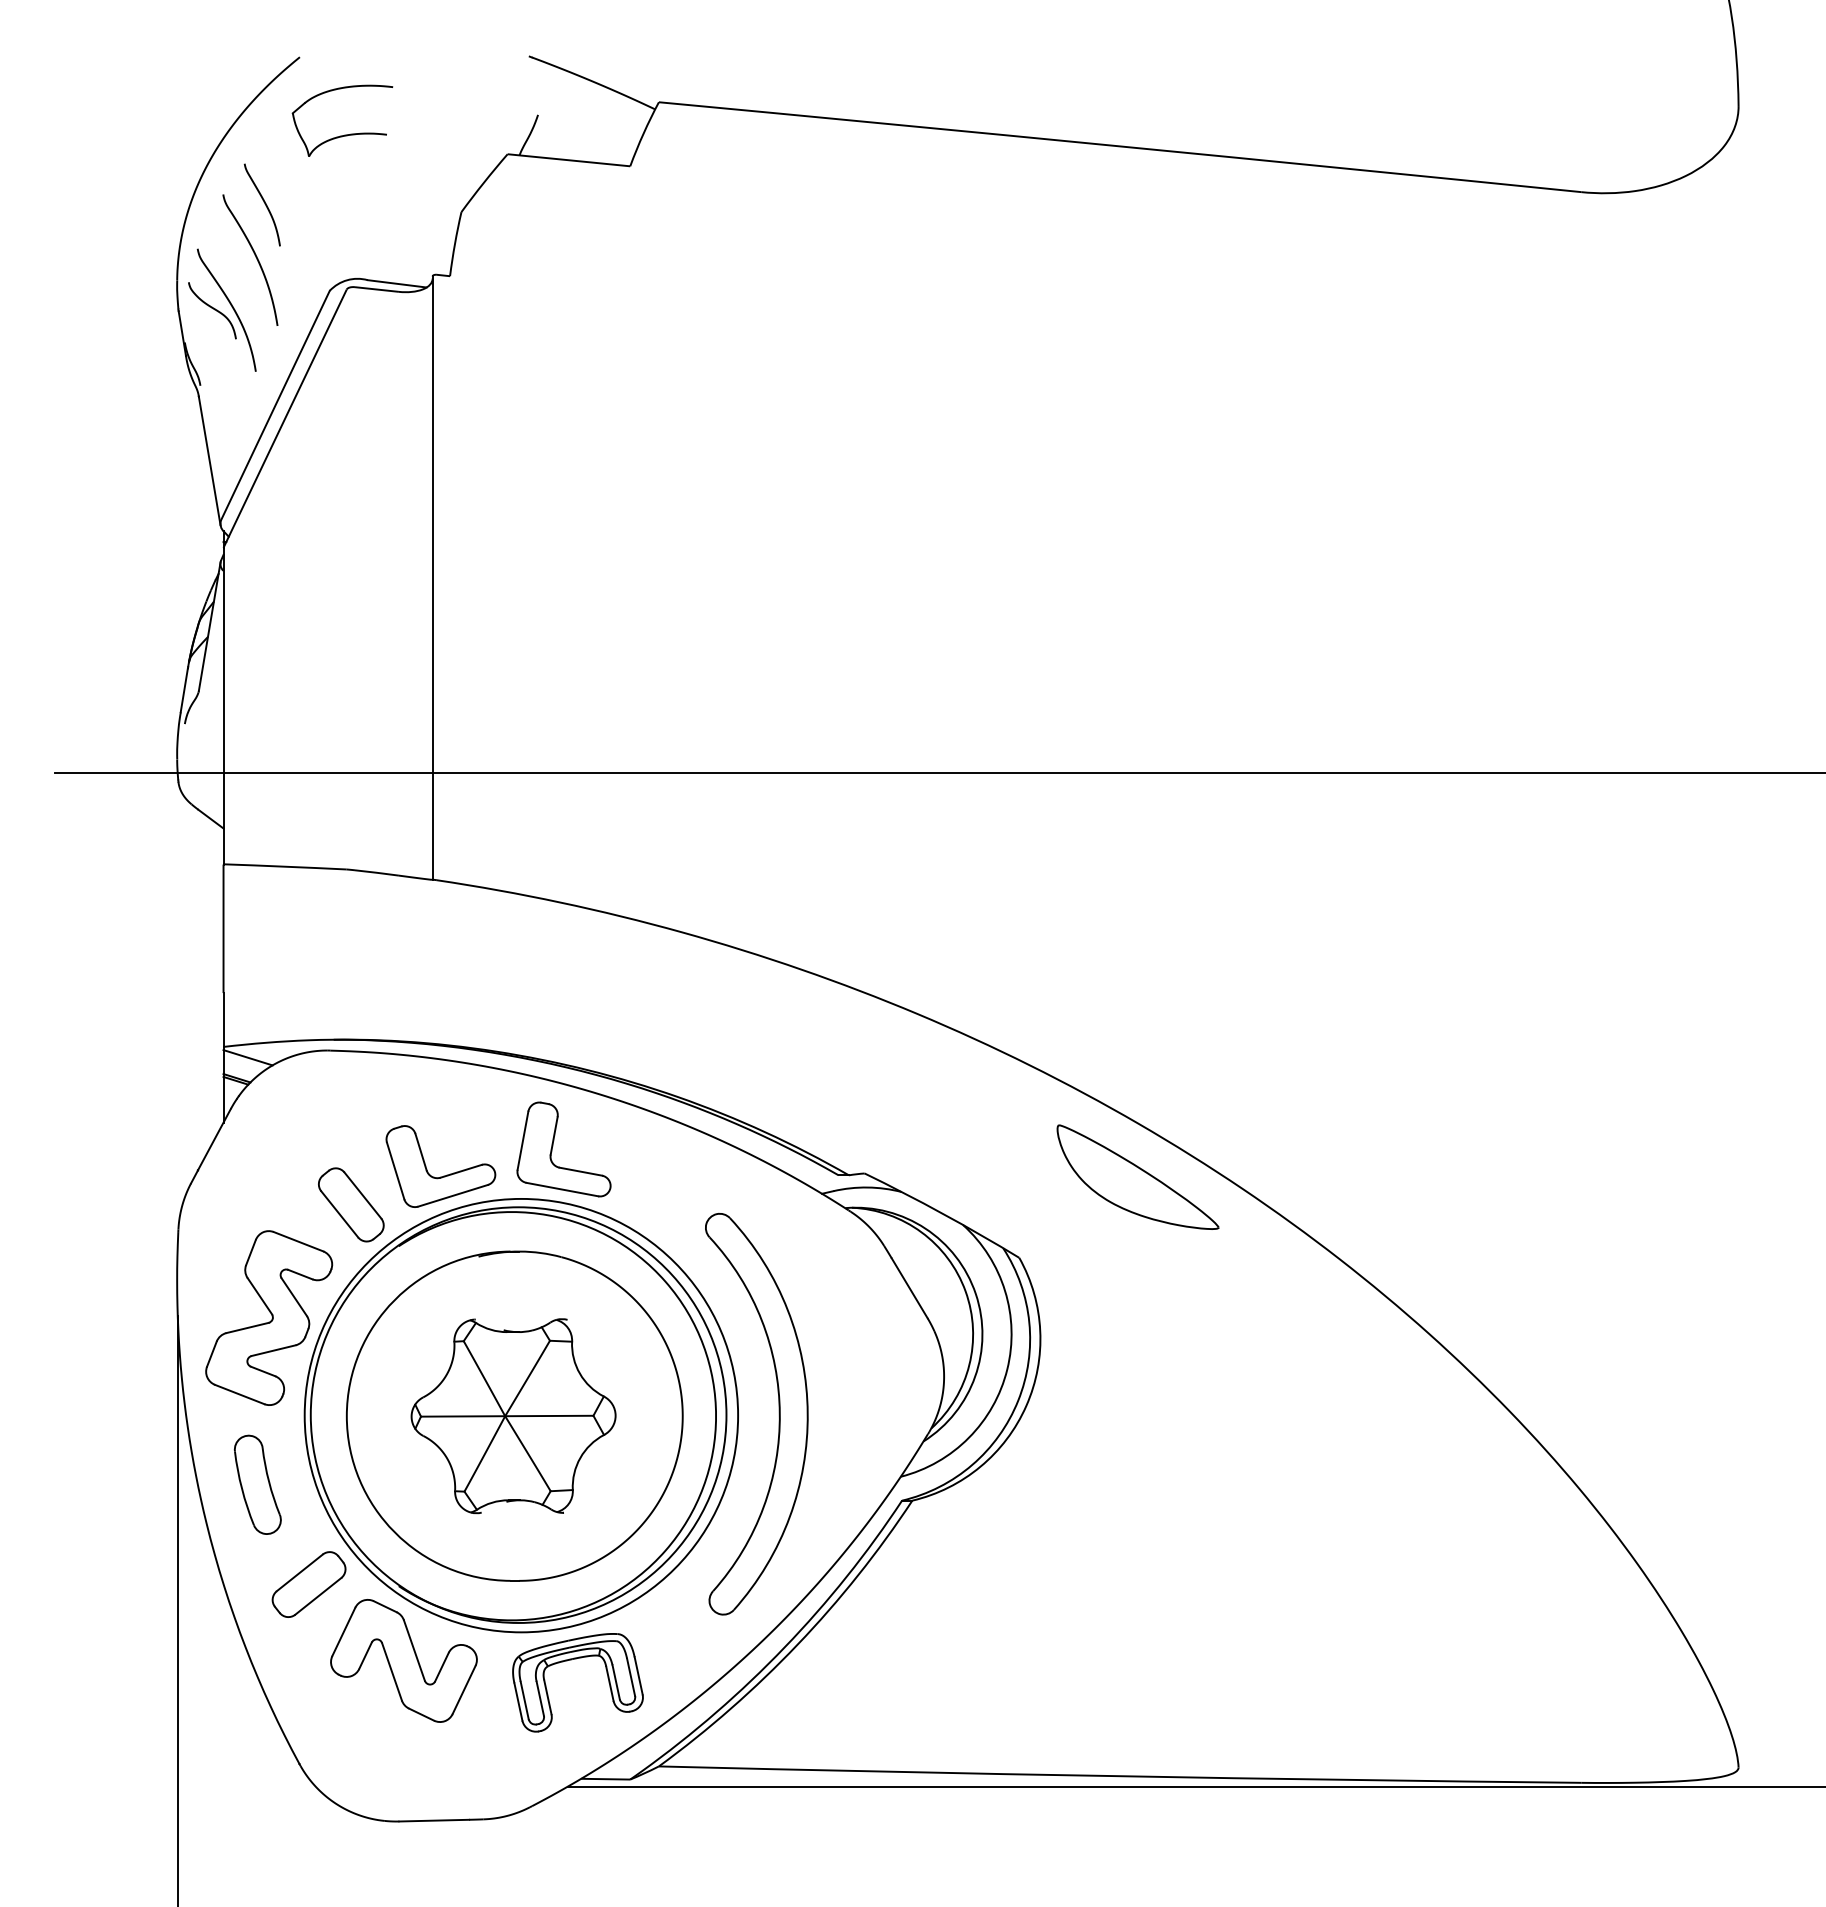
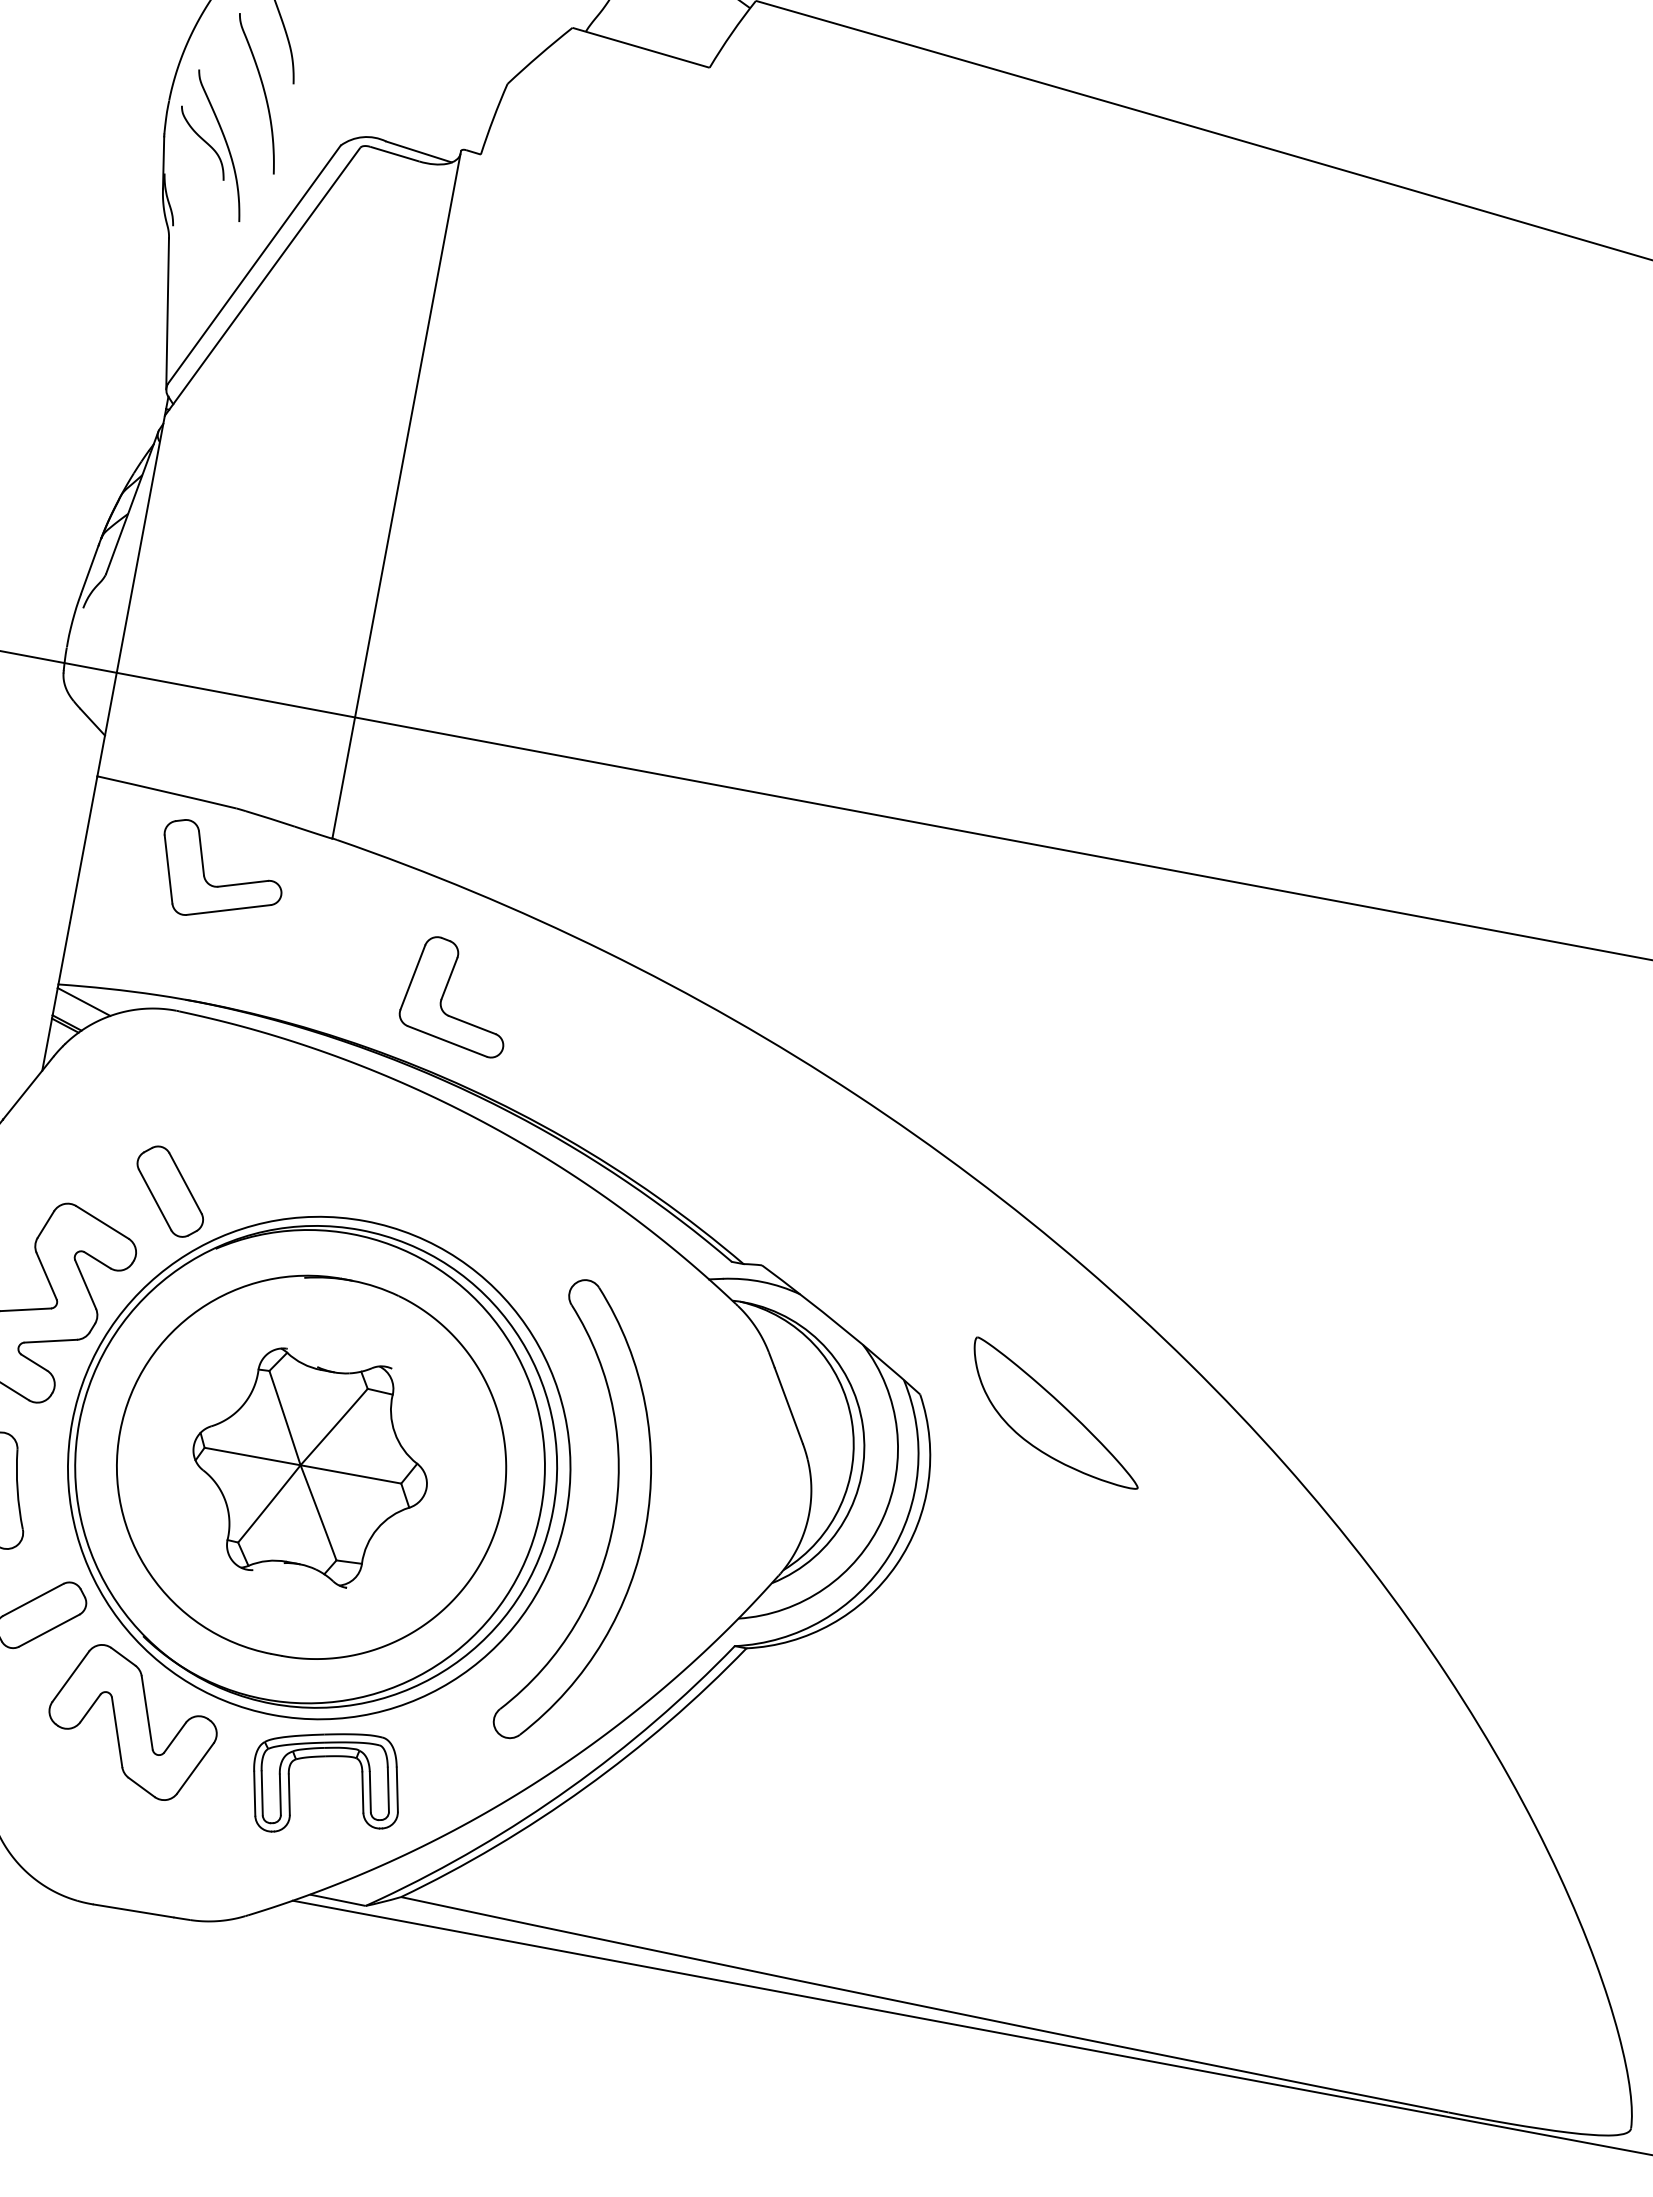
part: (553, 1146) -> (446, 990), moved
part: (443, 1175) -> (222, 884), moved
part: (1137, 1176) -> (1056, 1412), moved

